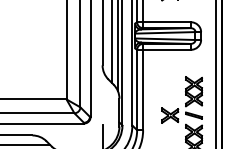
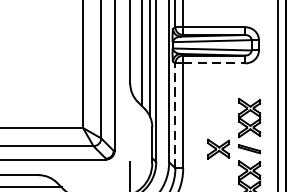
line: (166, 49) -> (213, 62), solid -> dashed
line: (137, 89) -> (175, 115), solid -> dashed

